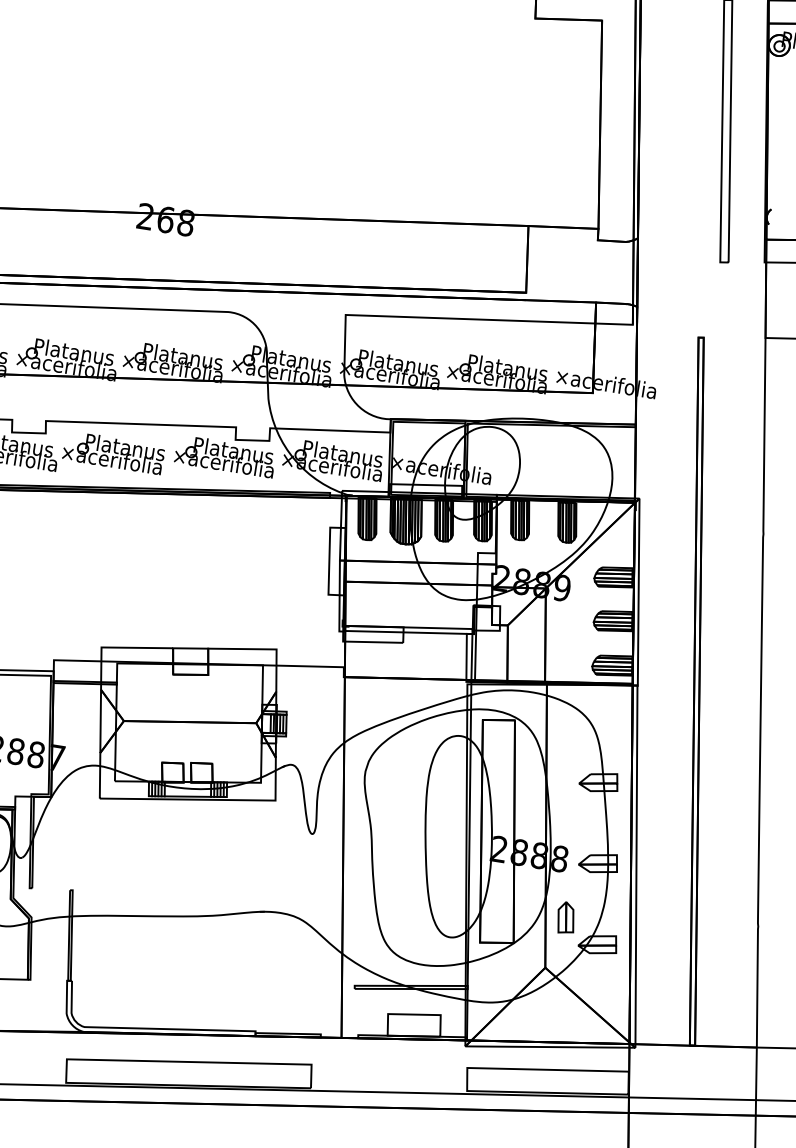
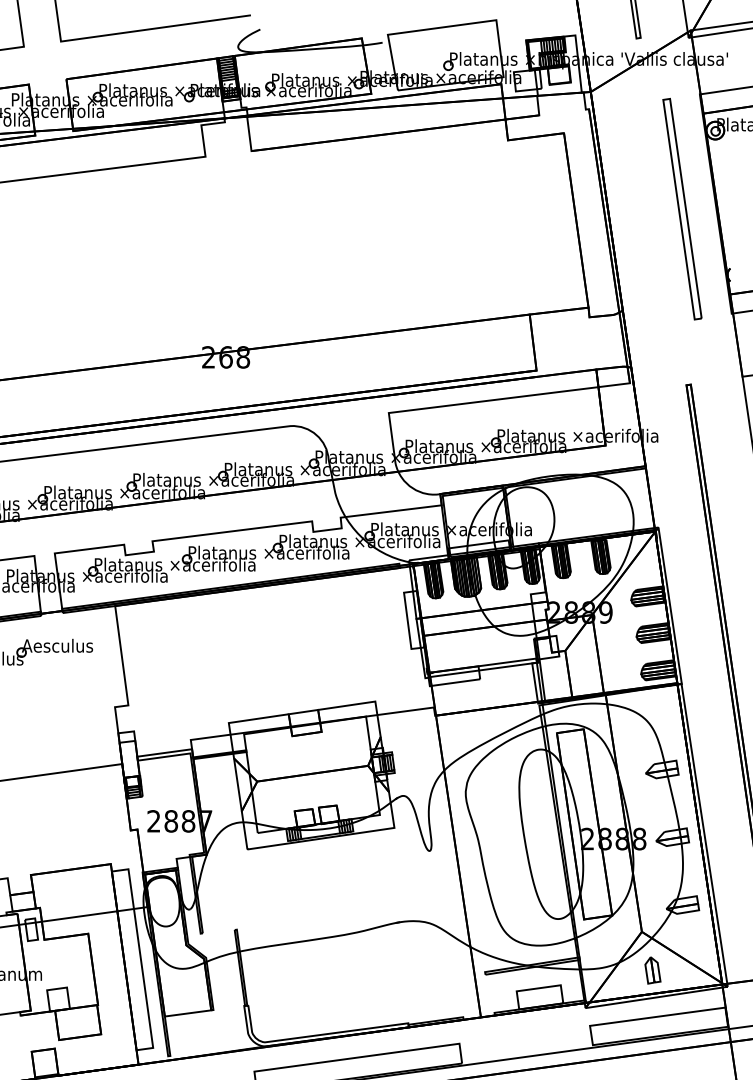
part: (565, 917) -> (652, 970), moved

